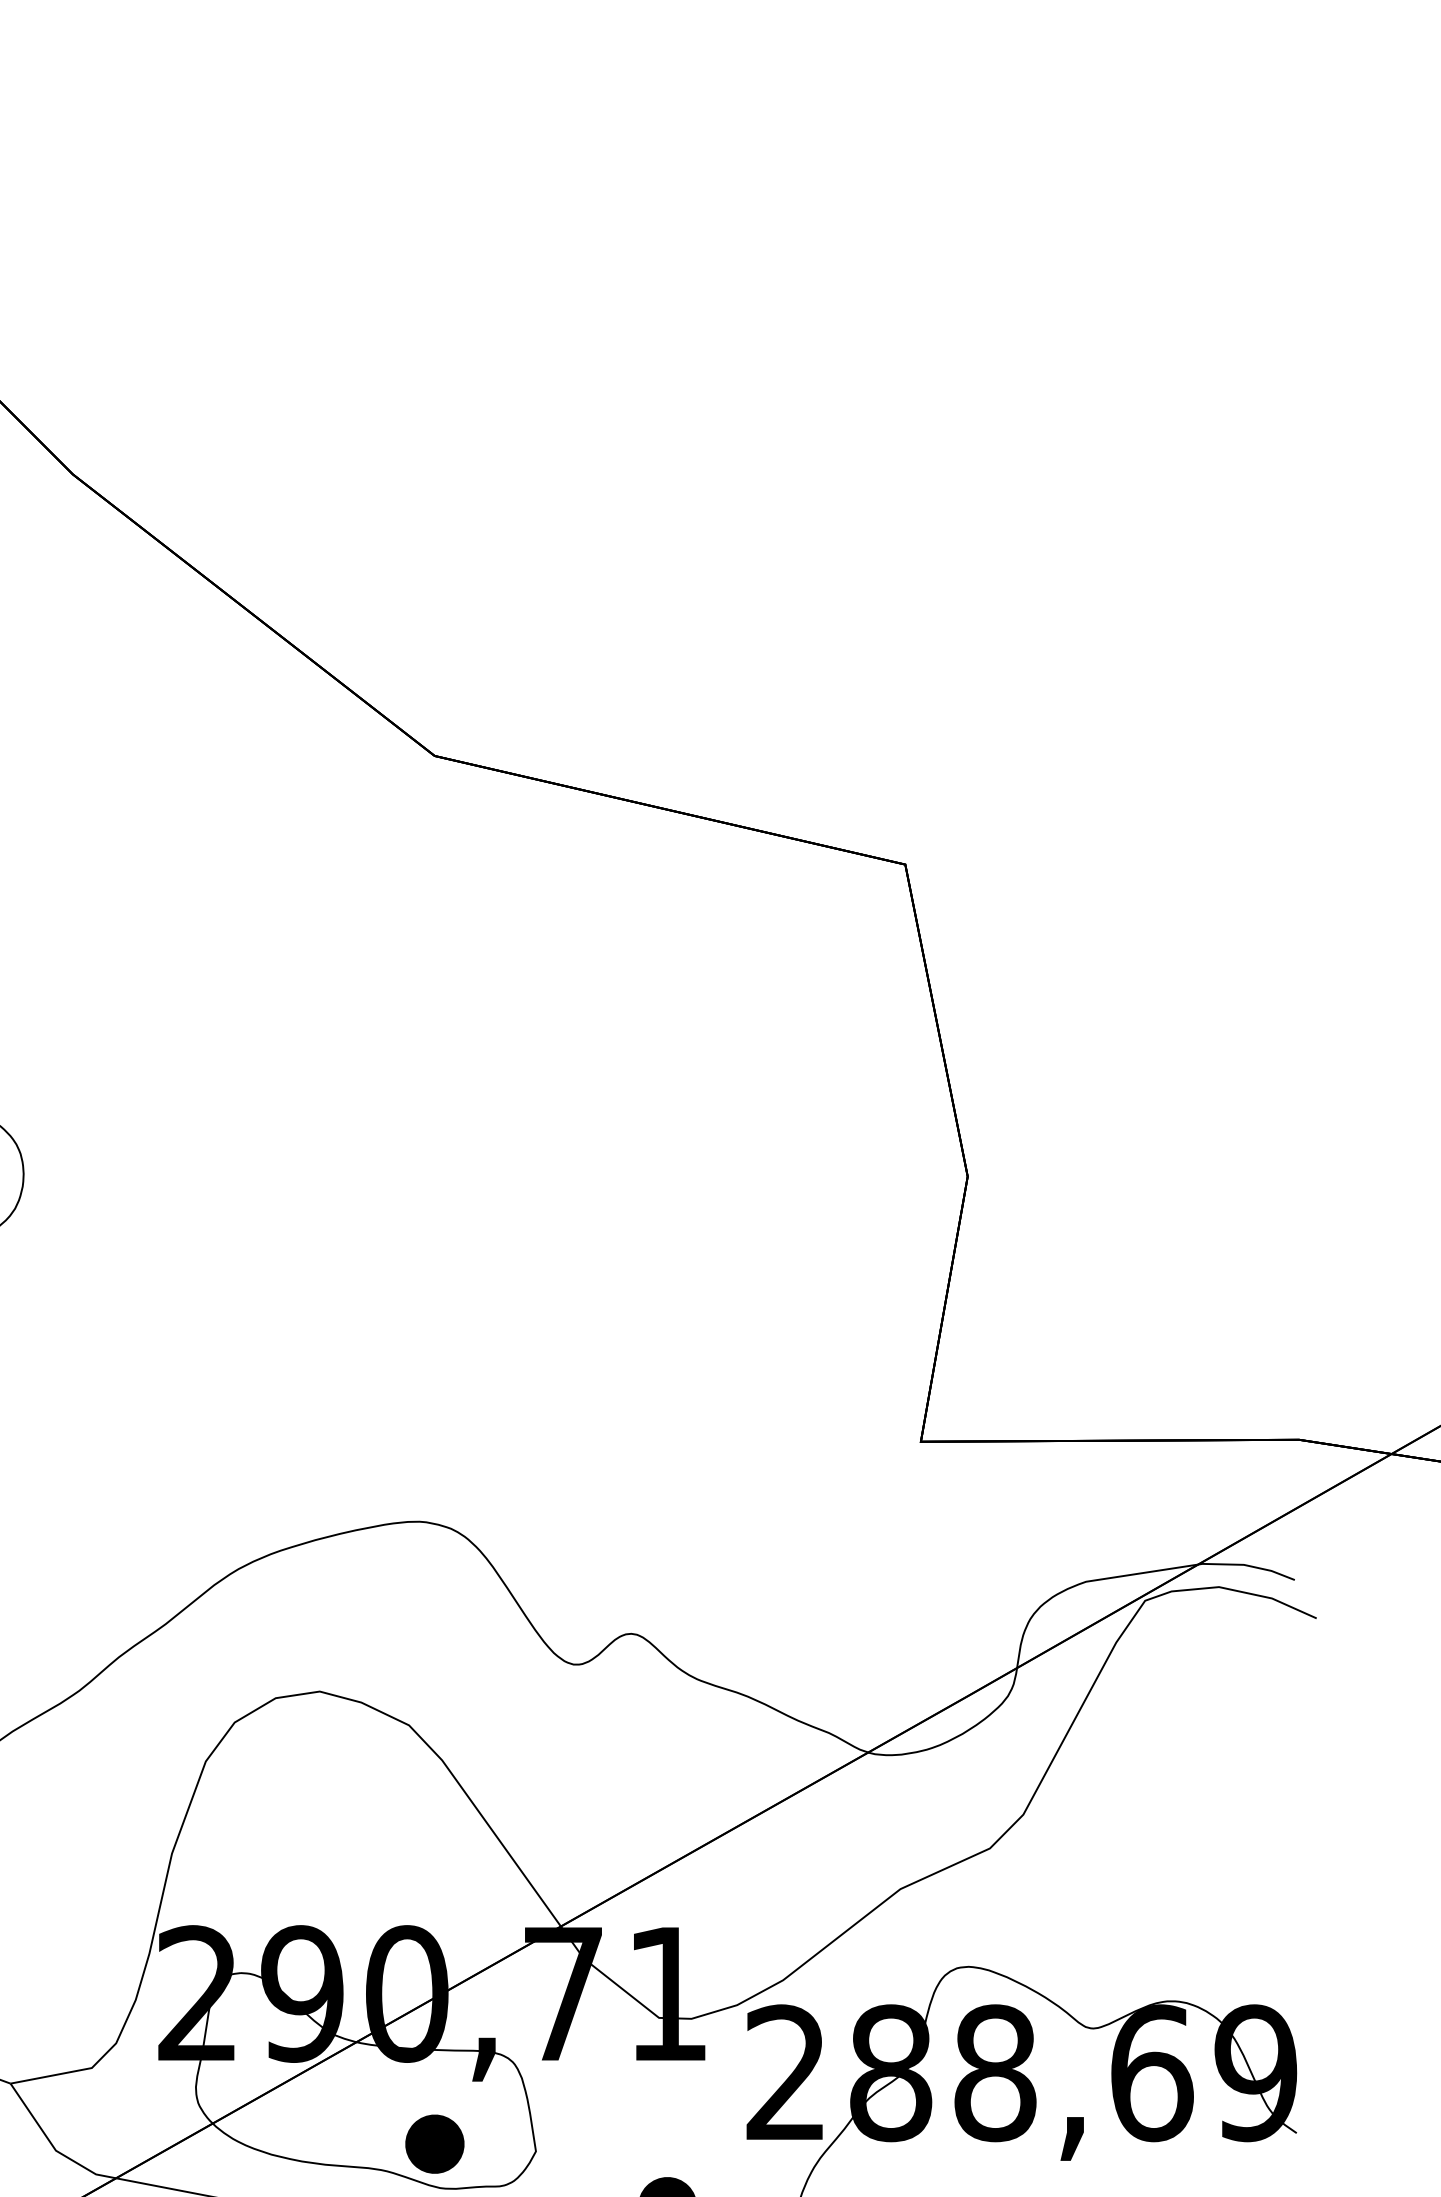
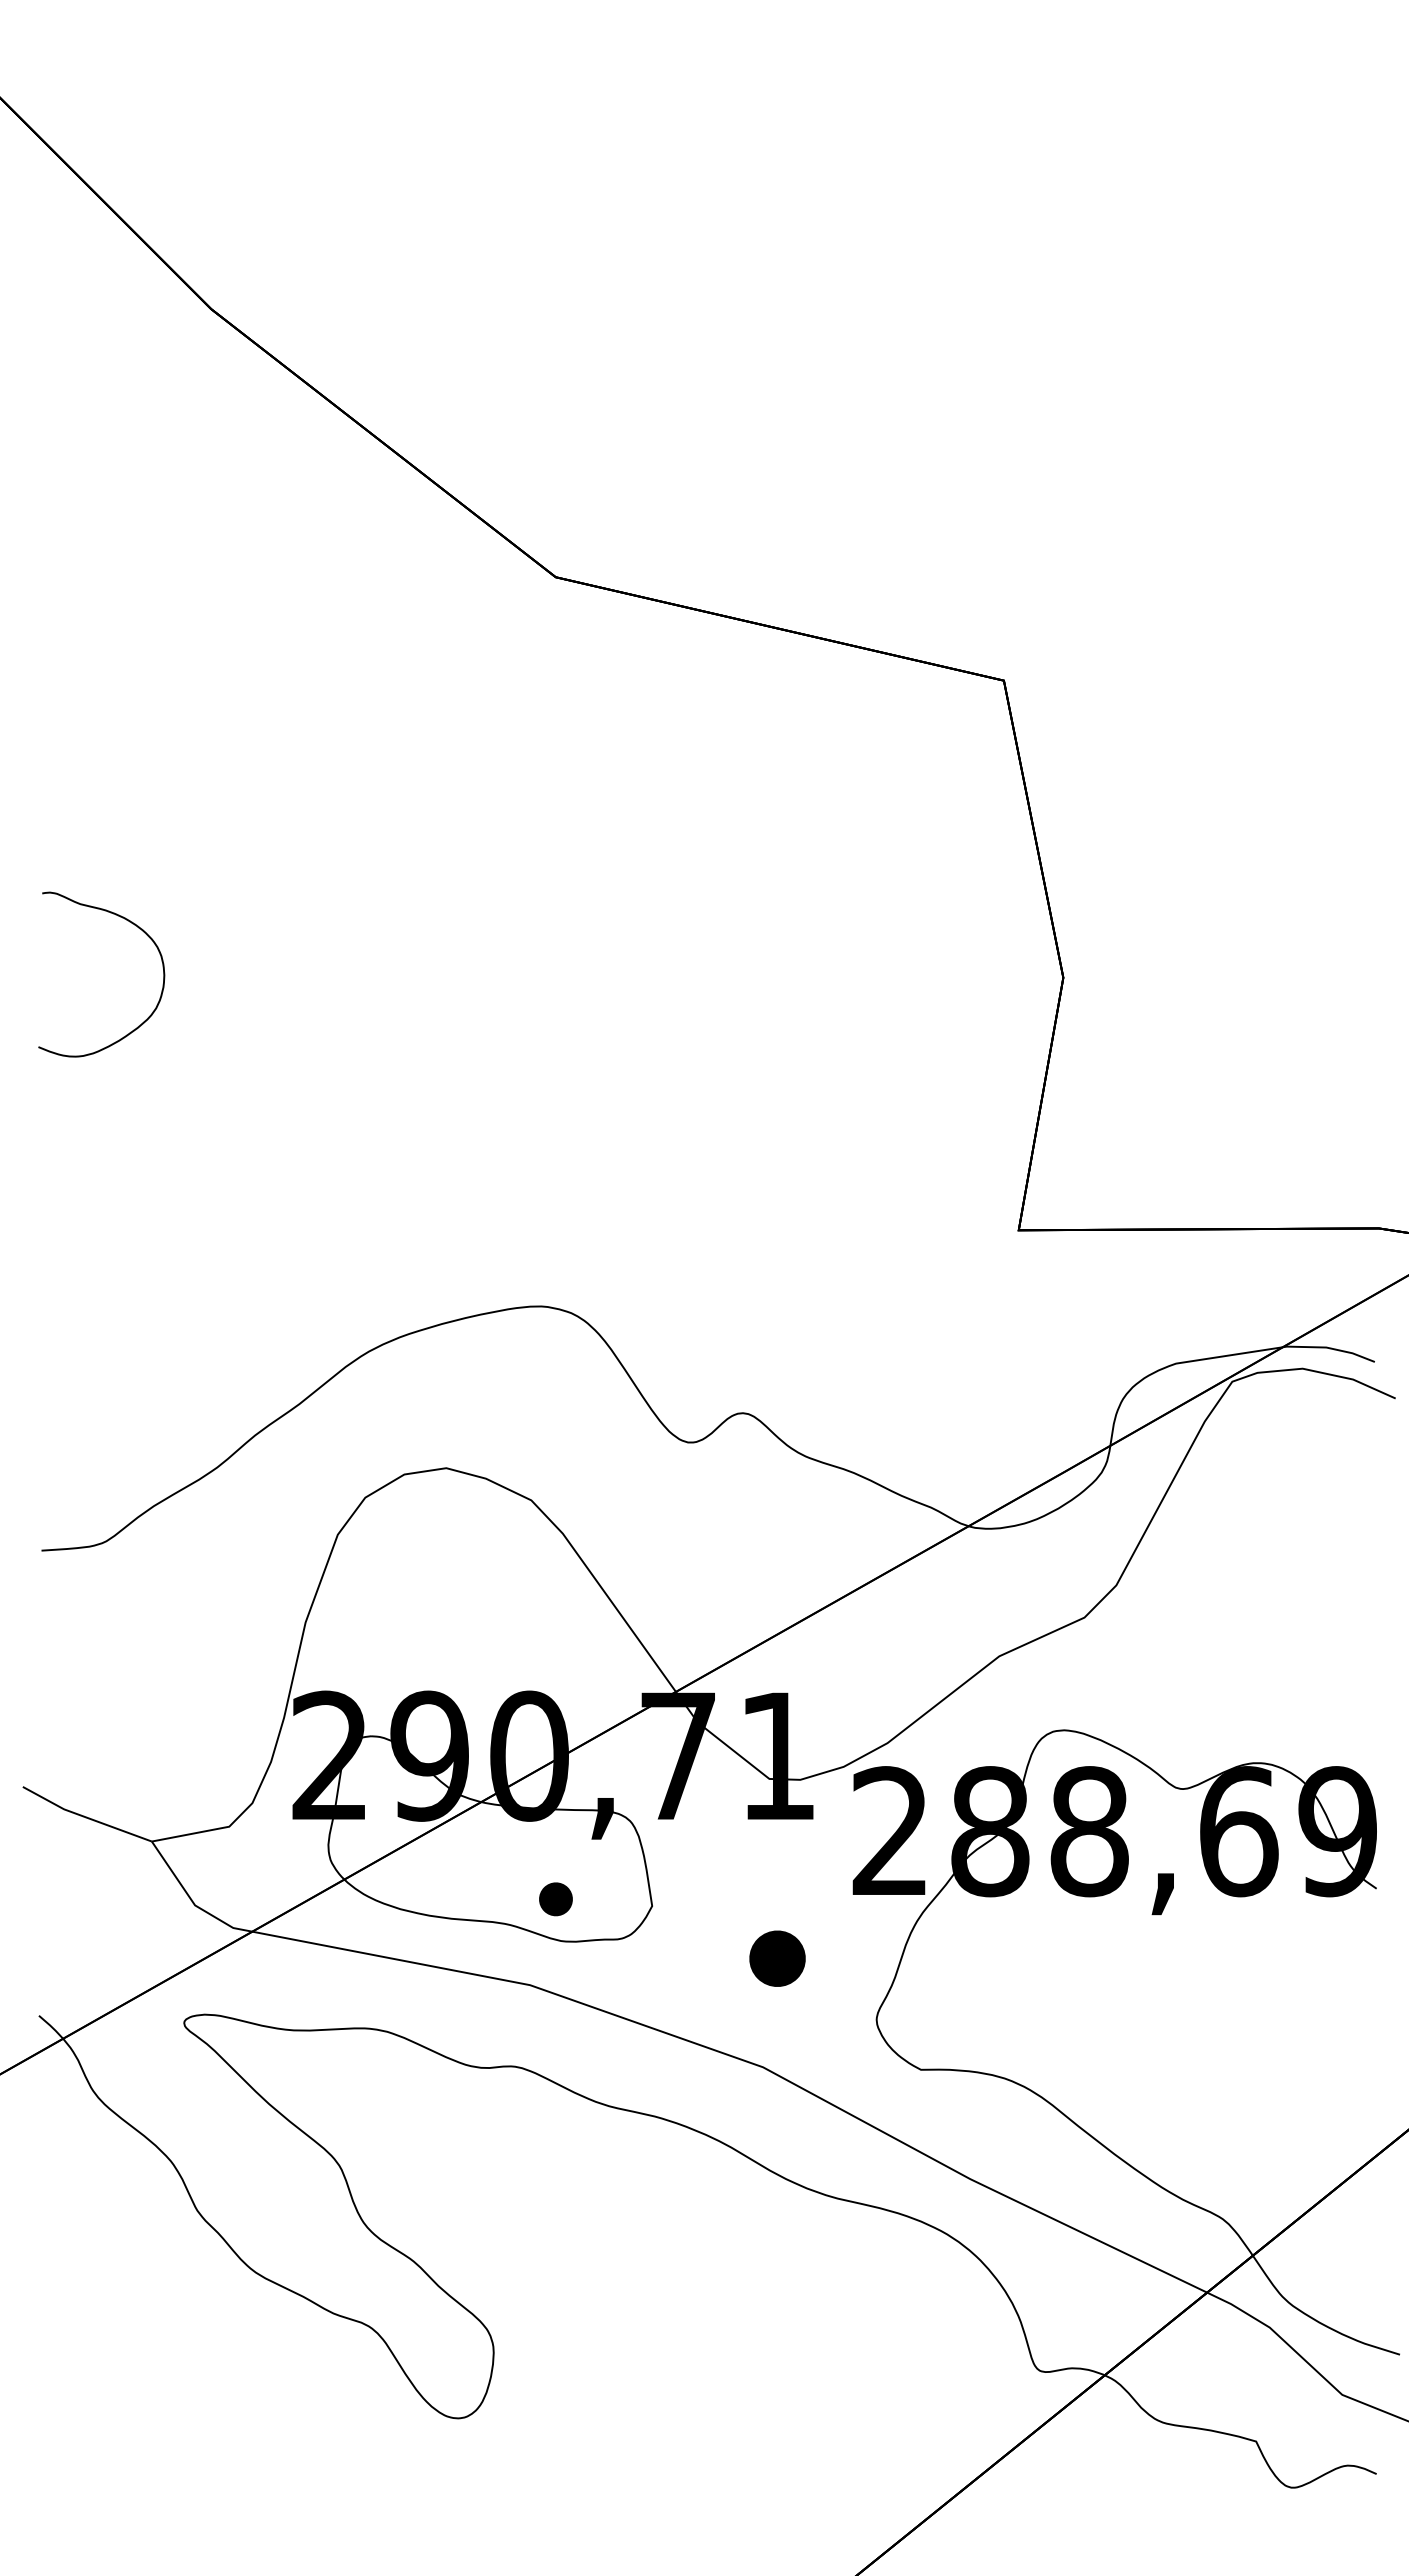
part: (434, 2144) -> (555, 1899), size x0.6

